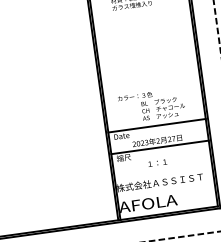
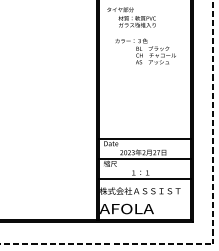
text: (151, 105) -> (145, 51), moved
line: (162, 169) -> (144, 179), added

